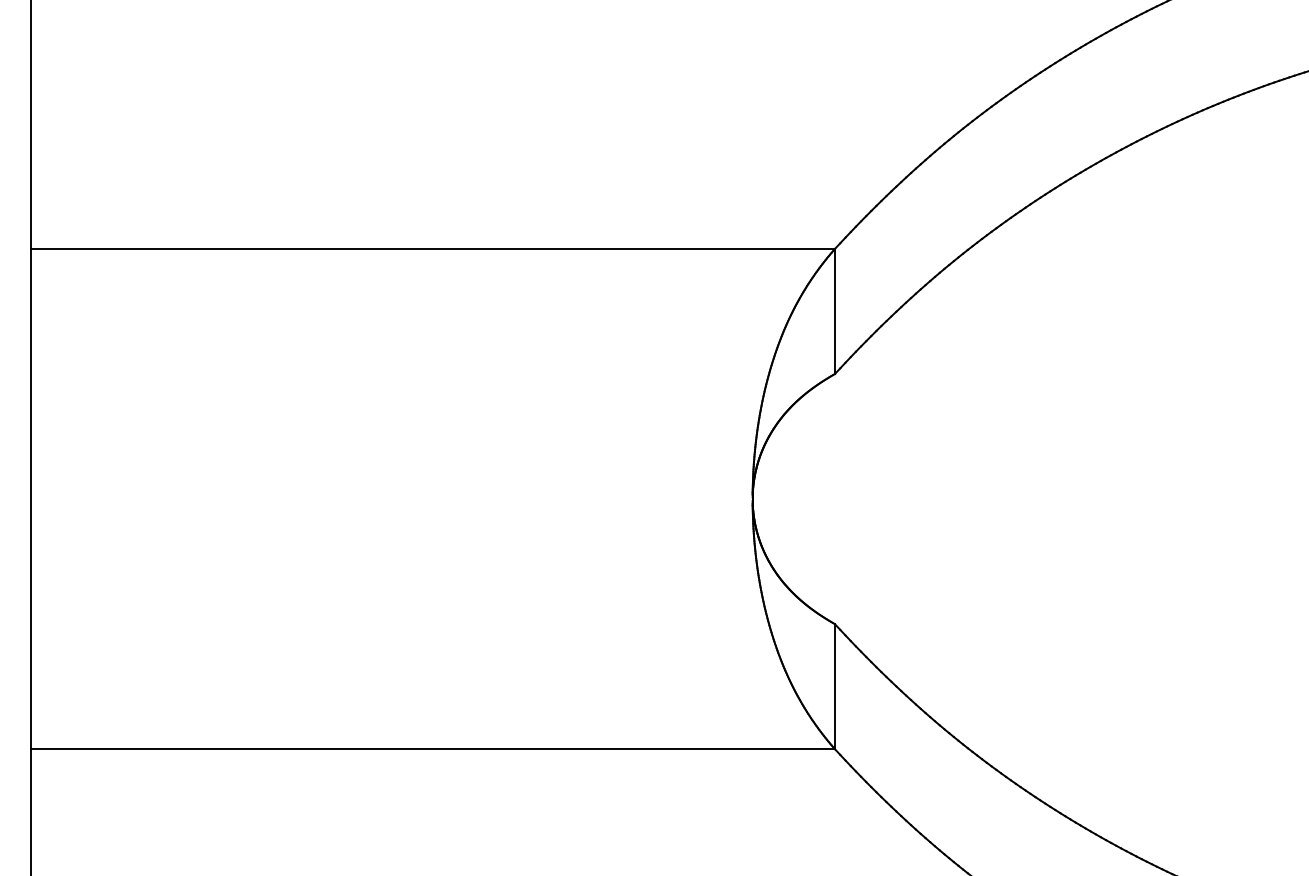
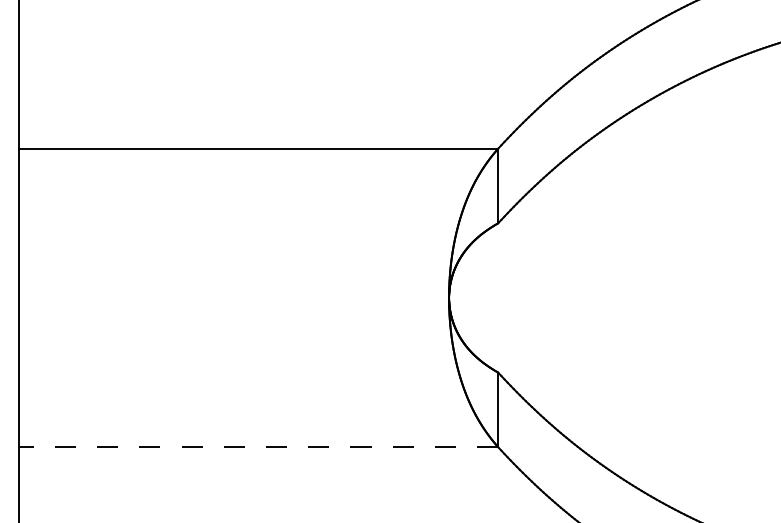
line: (433, 749) -> (258, 447), solid -> dashed

